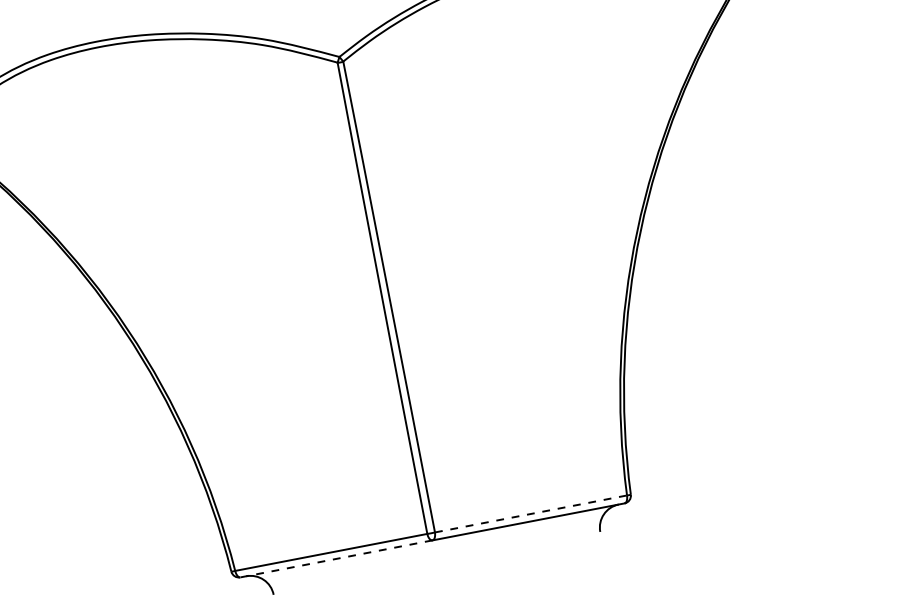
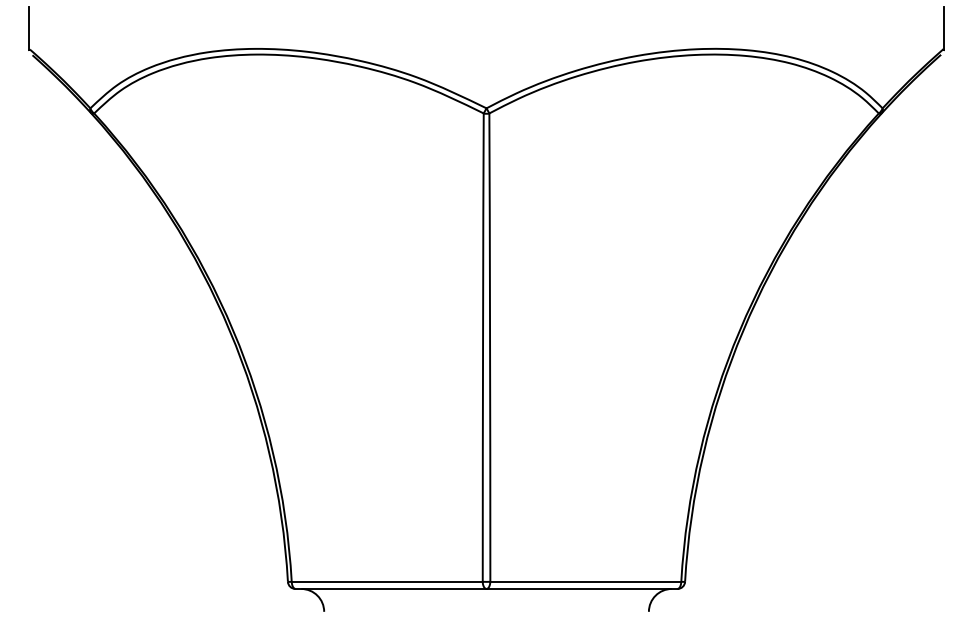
line: (531, 513) -> (586, 581), dashed -> solid
line: (336, 558) -> (391, 588), dashed -> solid

